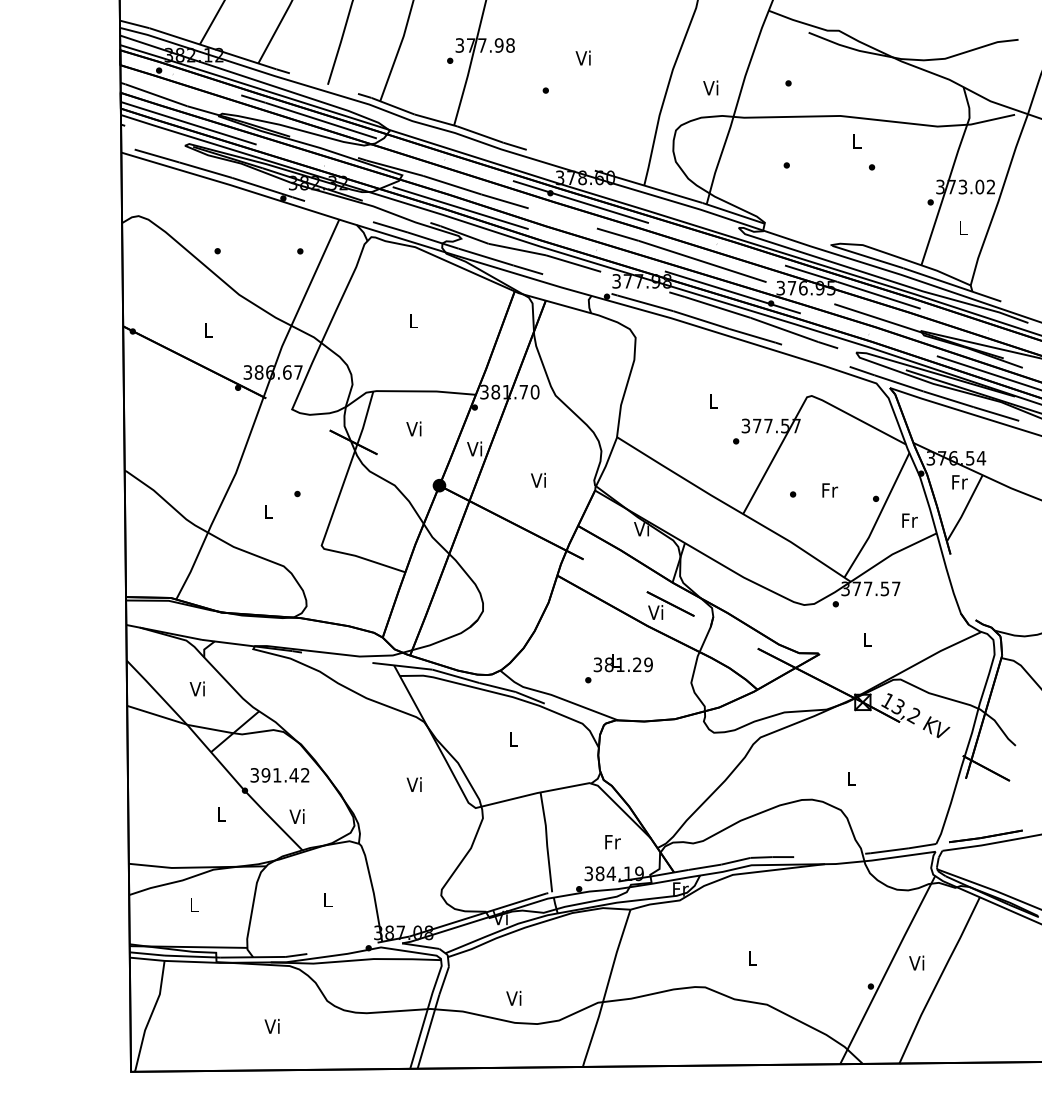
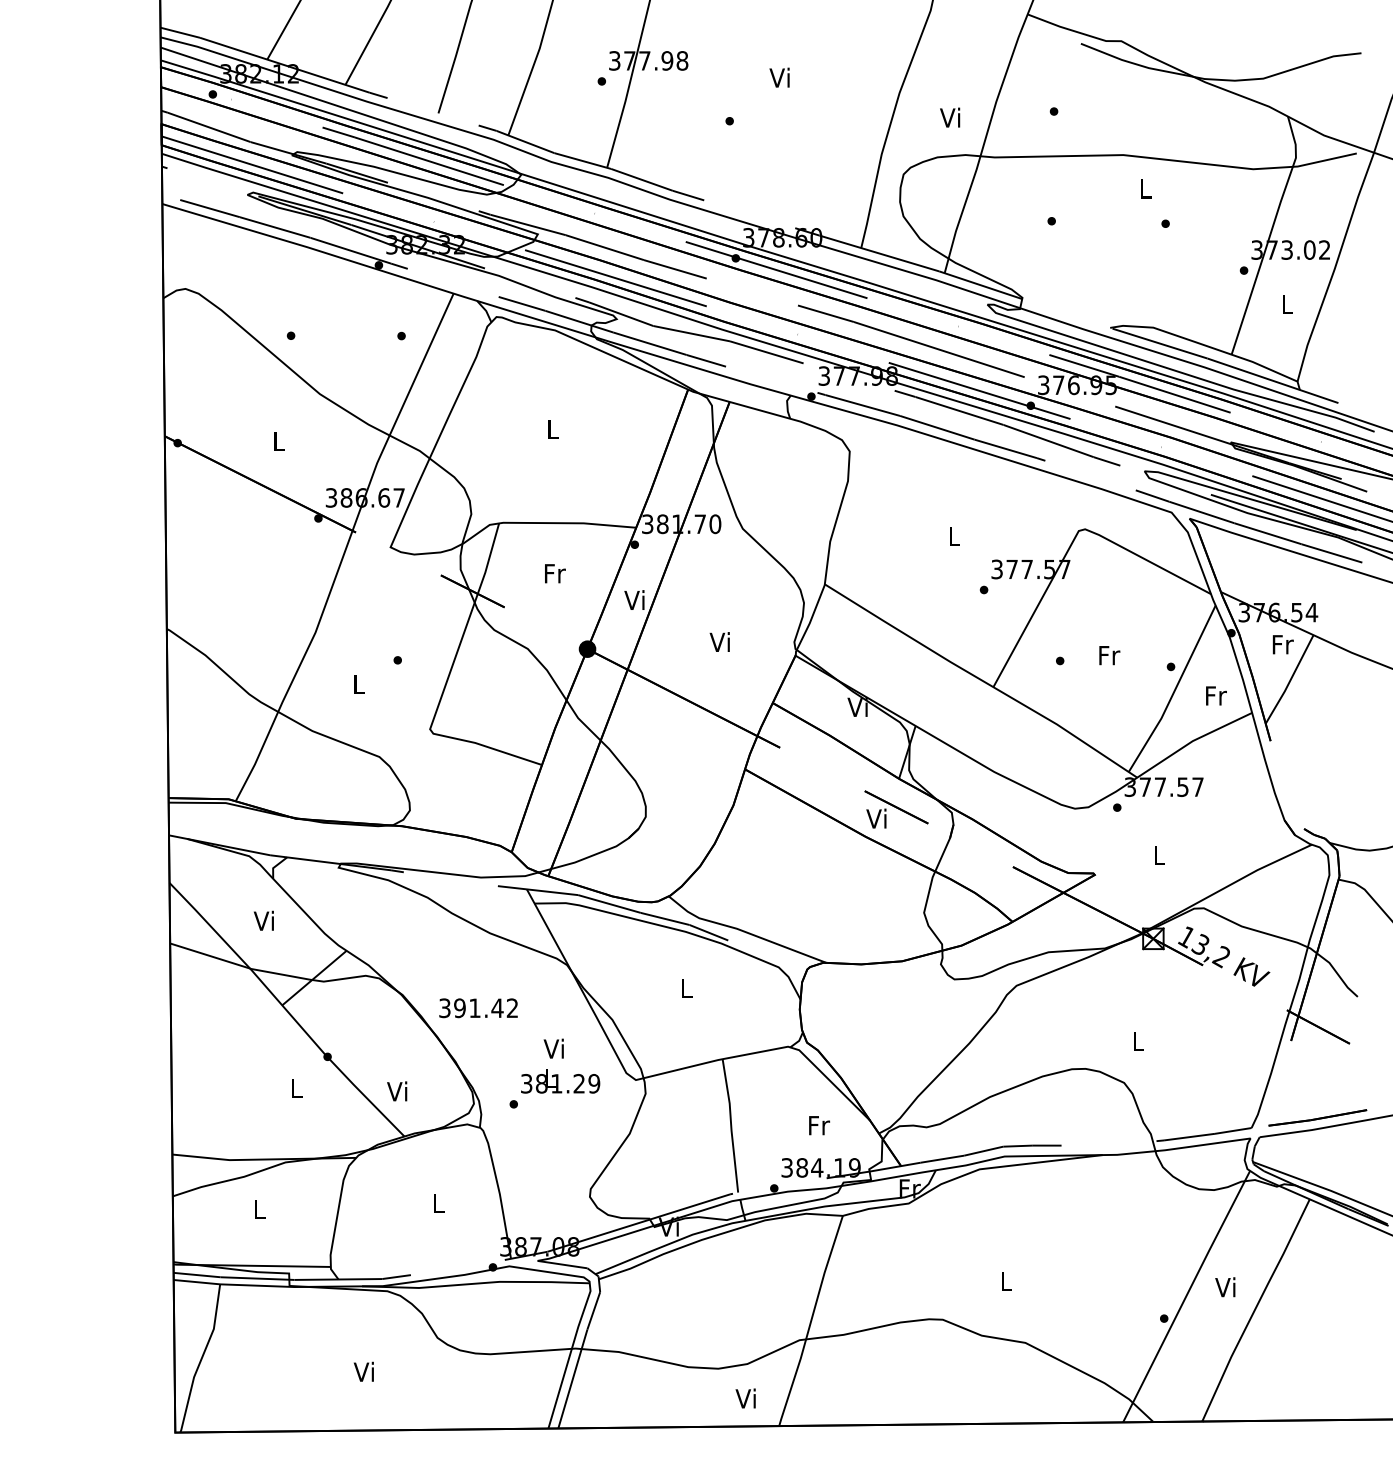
text: (414, 428) -> (554, 572), Vi -> Fr
text: (618, 668) -> (554, 1088), moved
text: (279, 775) -> (477, 1008), moved
text: (513, 997) -> (745, 1397), moved

